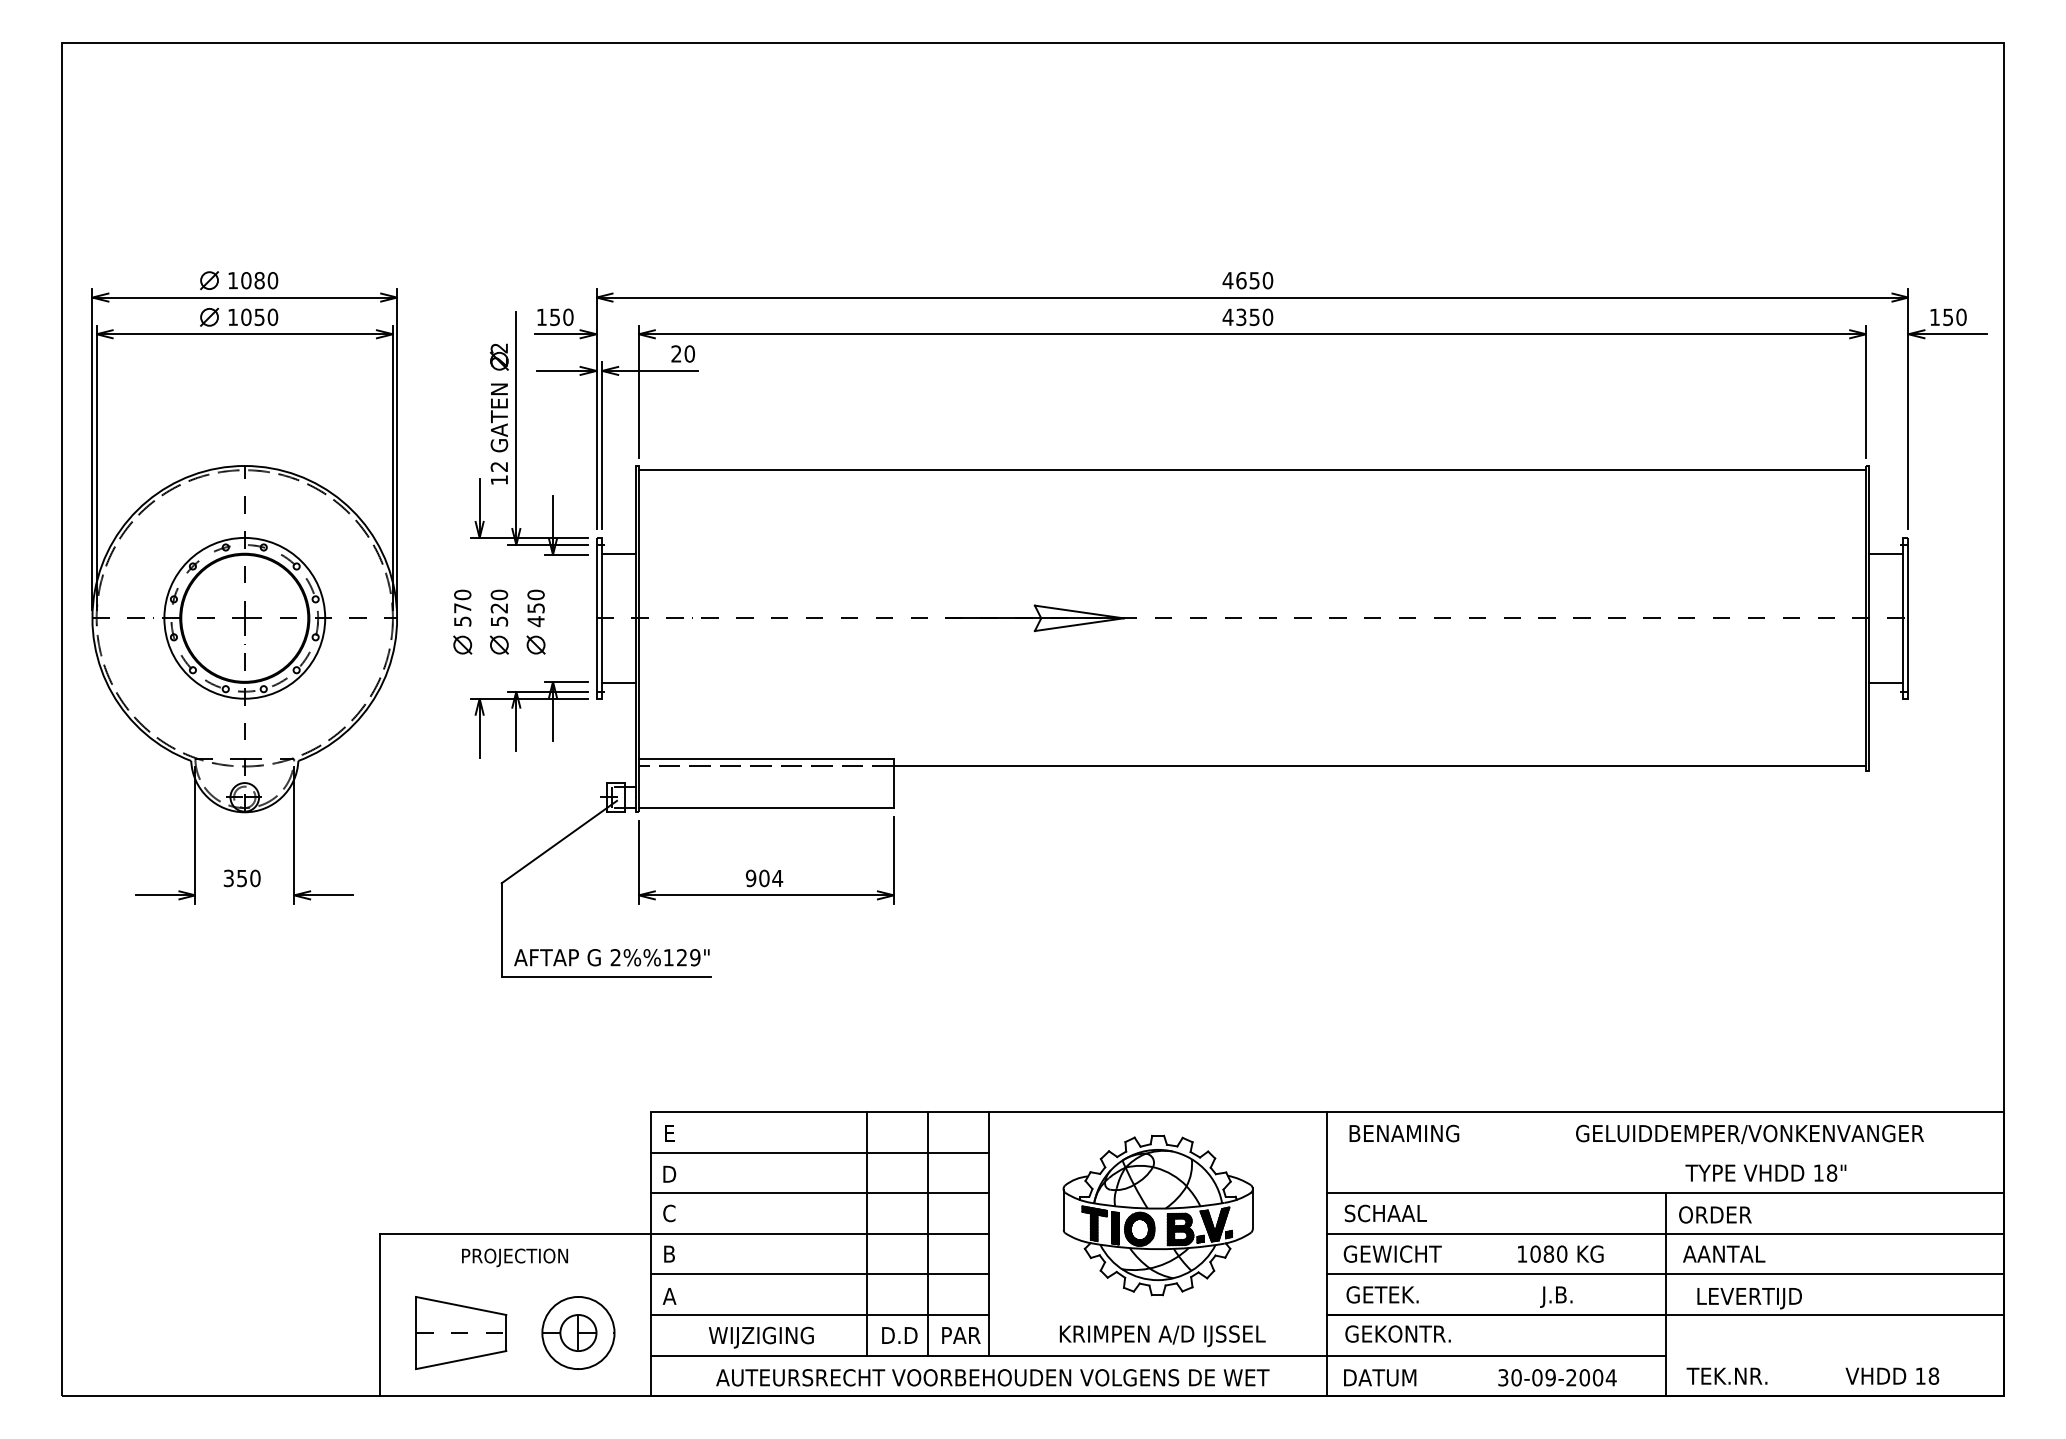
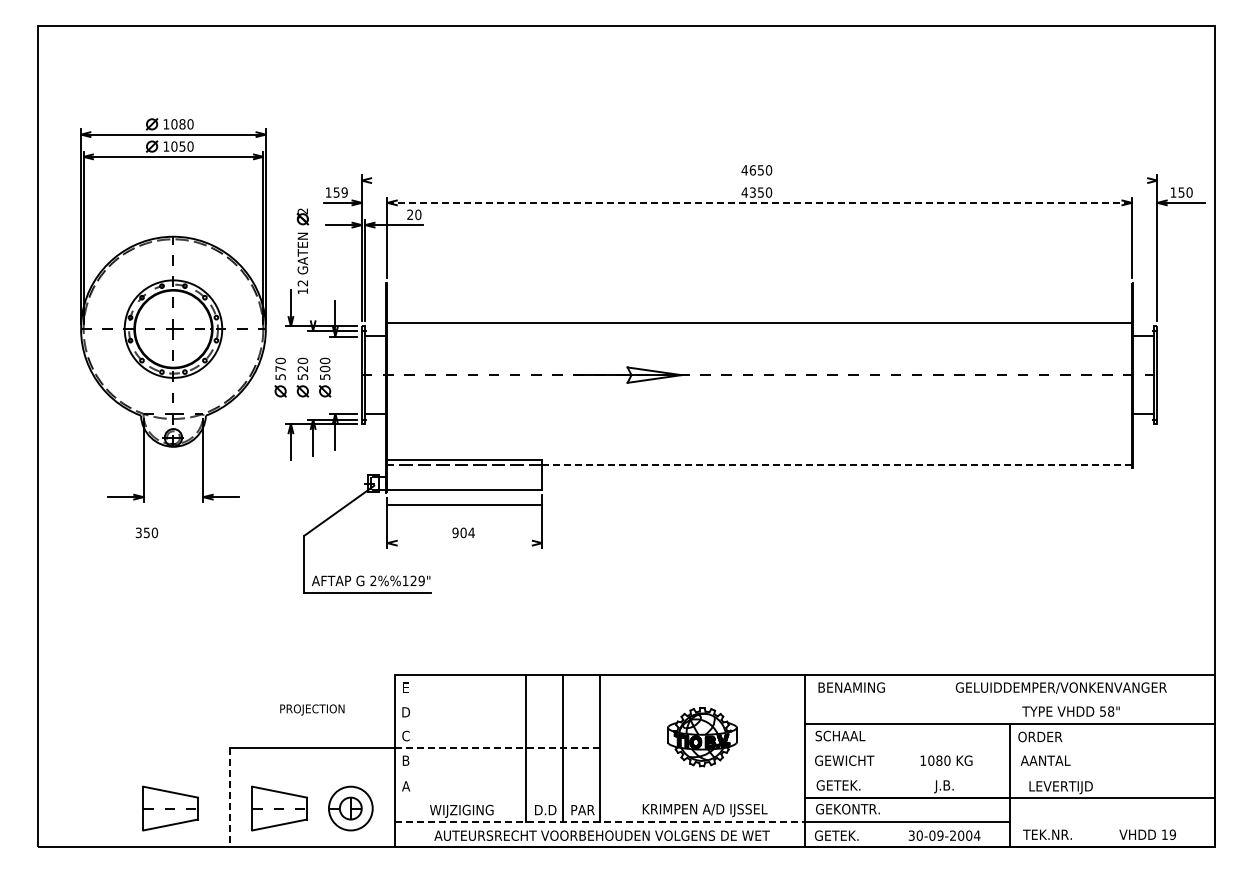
line: (1252, 297) -> (759, 180), removed
text: (568, 317) -> (344, 192), 150 -> 159
line: (1253, 333) -> (760, 202), solid -> dashed
line: (516, 427) -> (313, 259), removed
line: (1252, 470) -> (759, 323), moved
part: (244, 587) -> (173, 310), moved
text: (535, 613) -> (324, 372), 450 -> 500
line: (1379, 765) -> (836, 464), solid -> dashed
line: (765, 895) -> (464, 505), moved
line: (818, 1153) -> (496, 699), removed
text: (1817, 1172) -> (1102, 711), 18" -> 58"
line: (818, 1192) -> (496, 723), removed
part: (1158, 1215) -> (702, 737), size x0.6
line: (820, 1233) -> (497, 748), solid -> dashed
line: (1666, 1233) -> (1010, 748), removed
text: (515, 1257) -> (312, 709), moved
line: (818, 1275) -> (496, 773), removed
line: (1666, 1275) -> (1010, 773), removed
line: (818, 1314) -> (496, 797), removed
line: (380, 1316) -> (230, 798), solid -> dashed
part: (281, 1332) -> (170, 808), added
line: (990, 1355) -> (600, 822), solid -> dashed
text: (1933, 1375) -> (1172, 834), 18 -> 19
text: (1379, 1377) -> (836, 835), DATUM -> GETEK.

